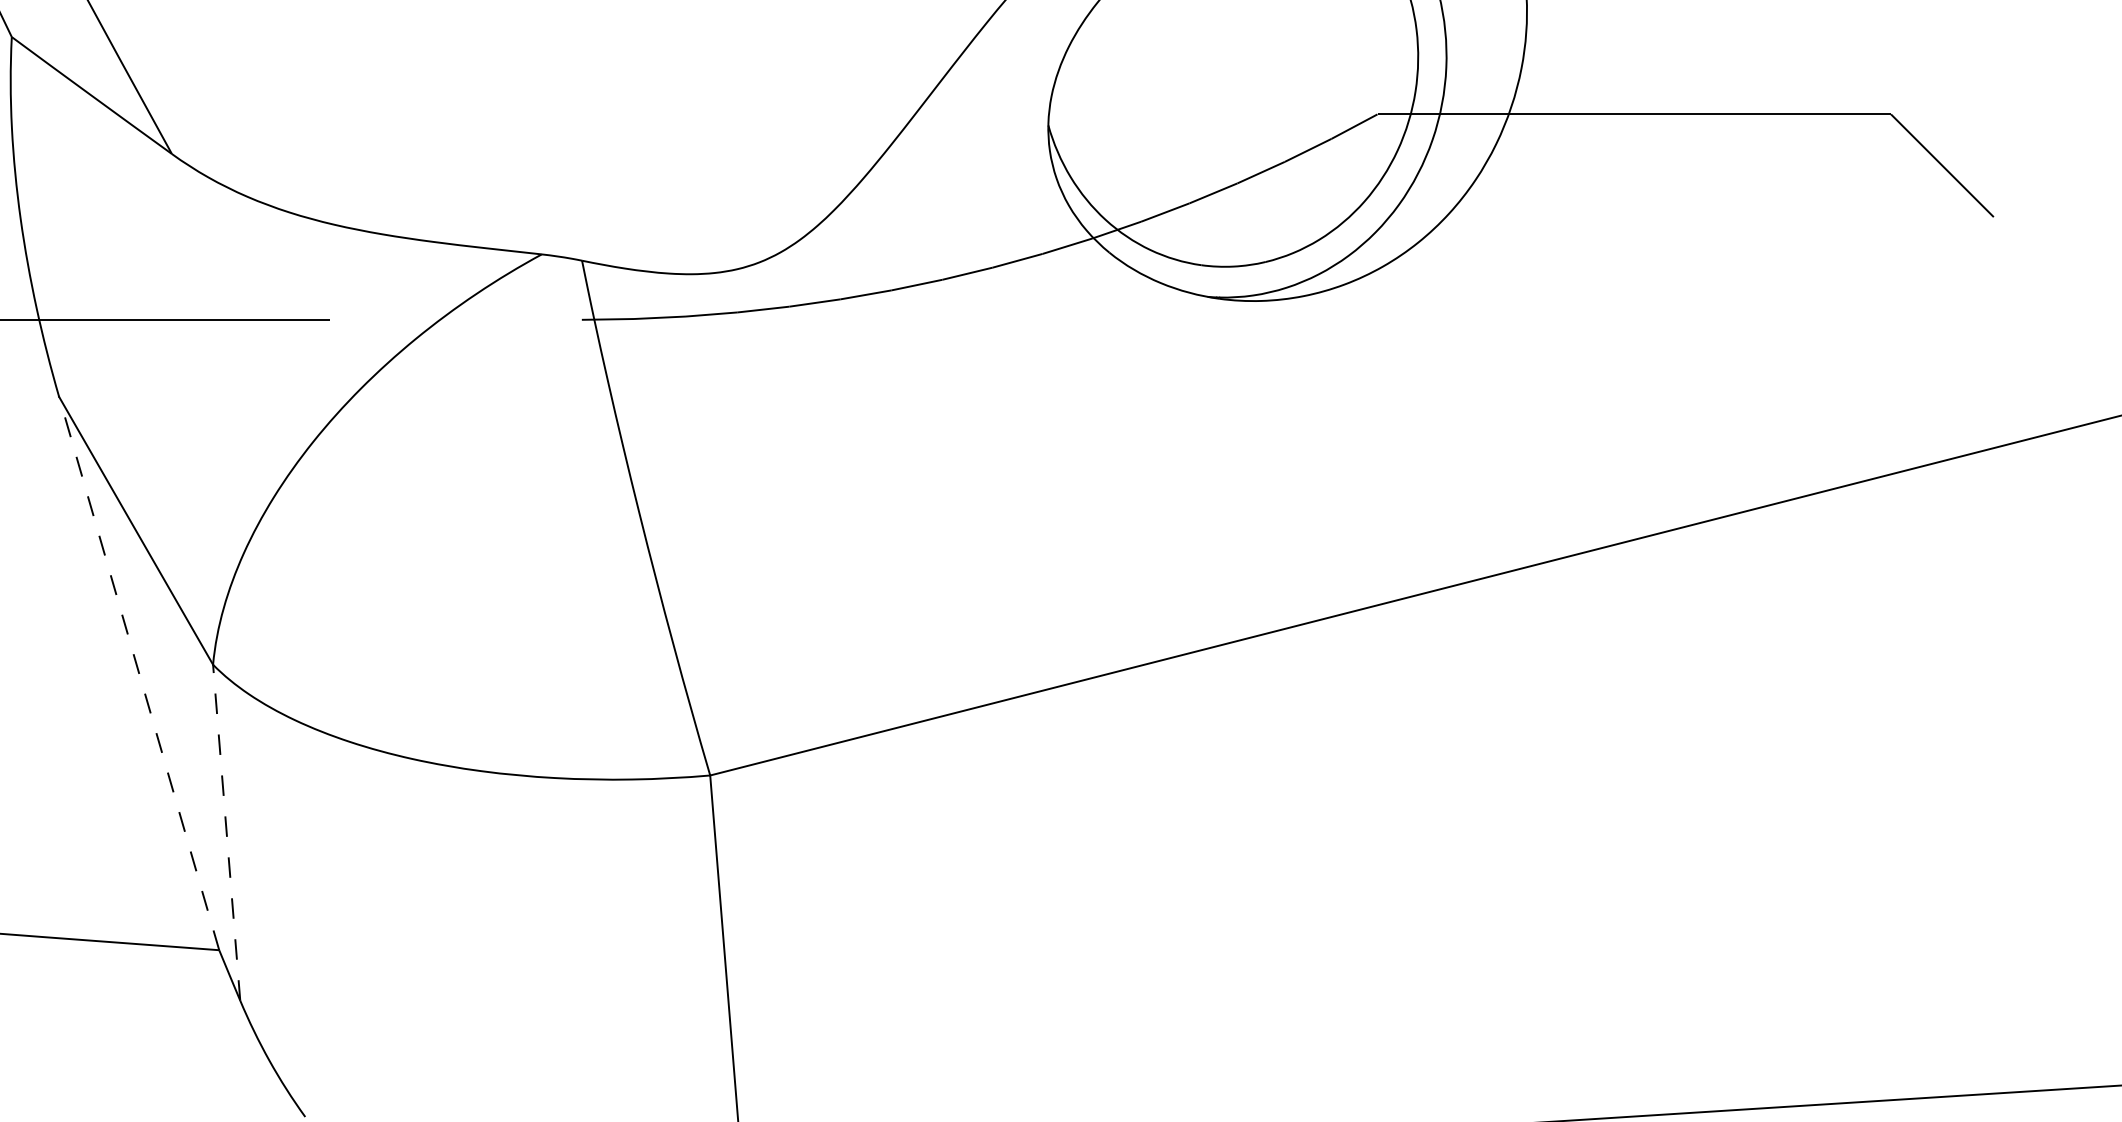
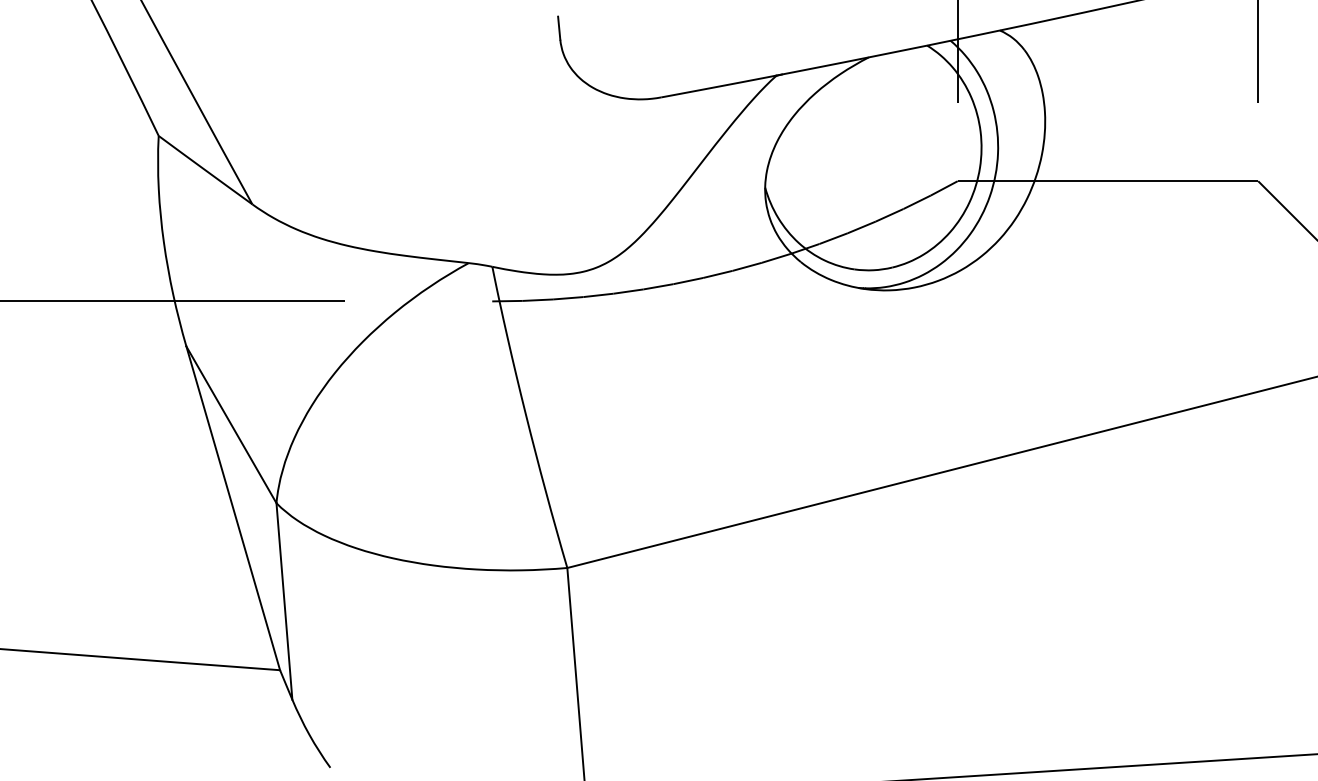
line: (139, 673) -> (233, 508), dashed -> solid
line: (226, 832) -> (284, 601), dashed -> solid

